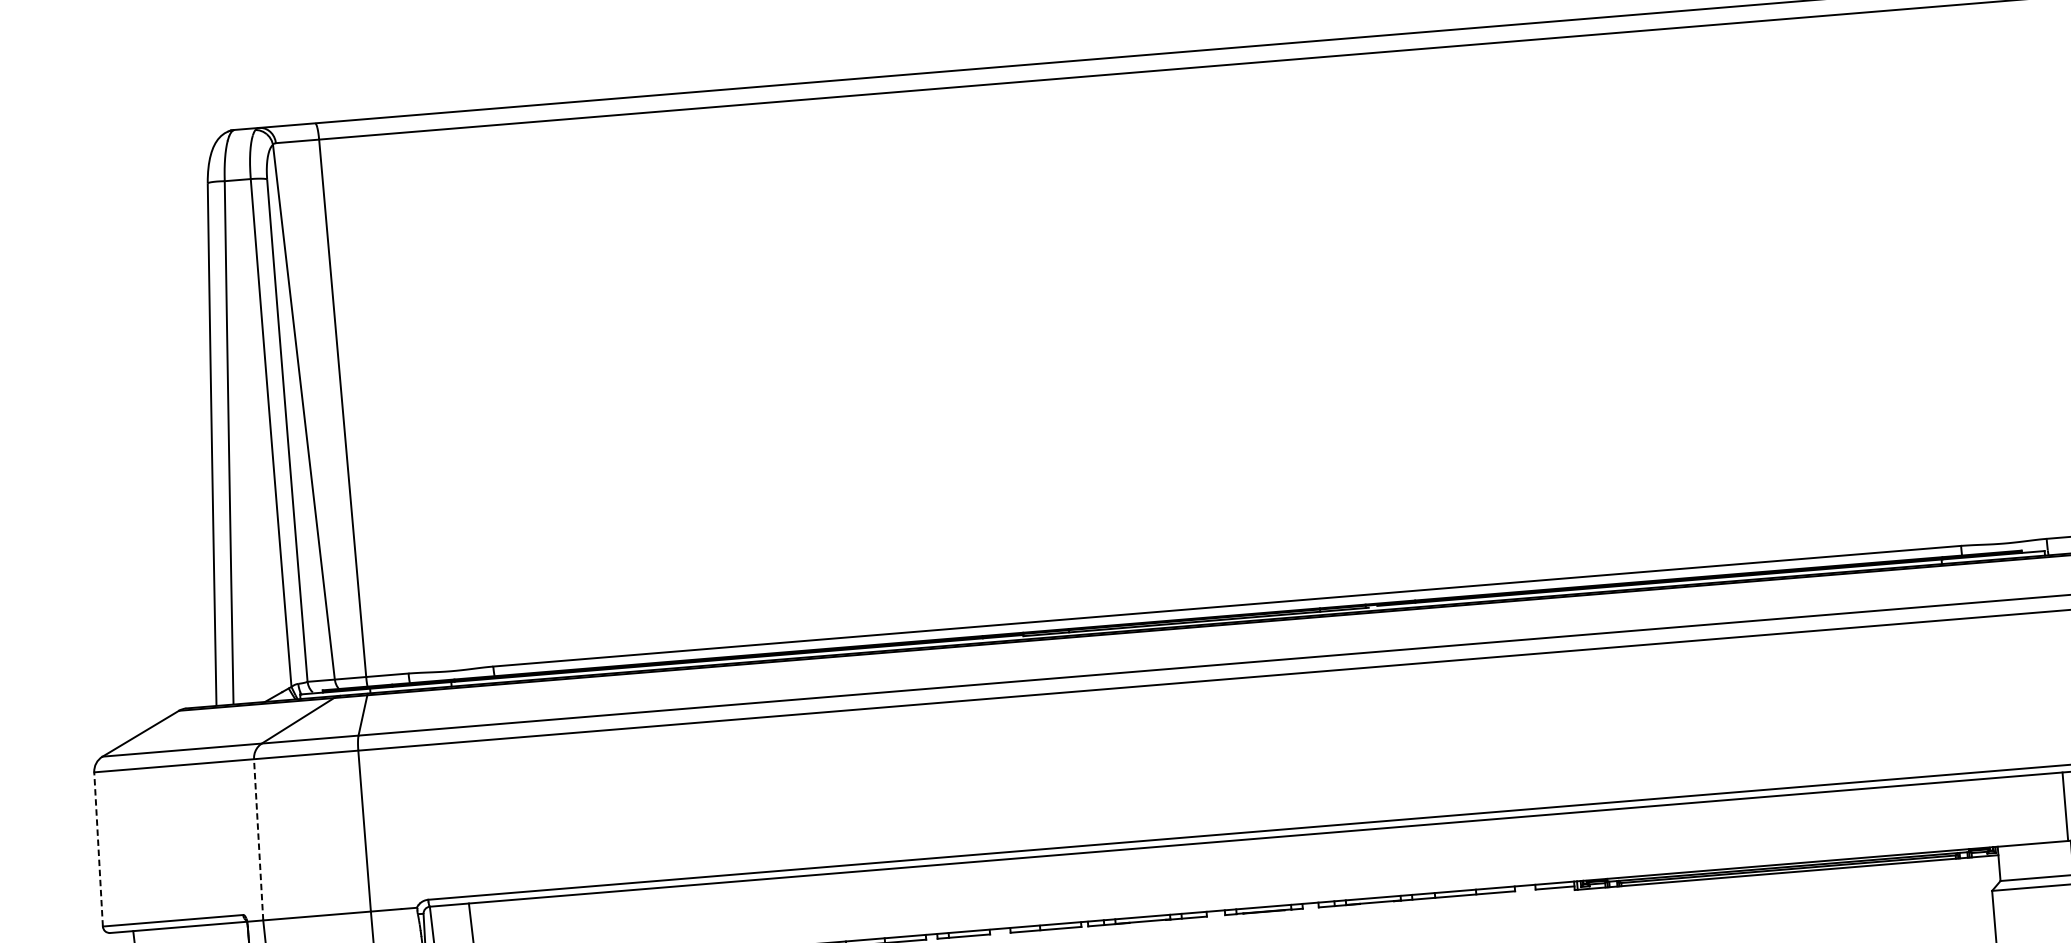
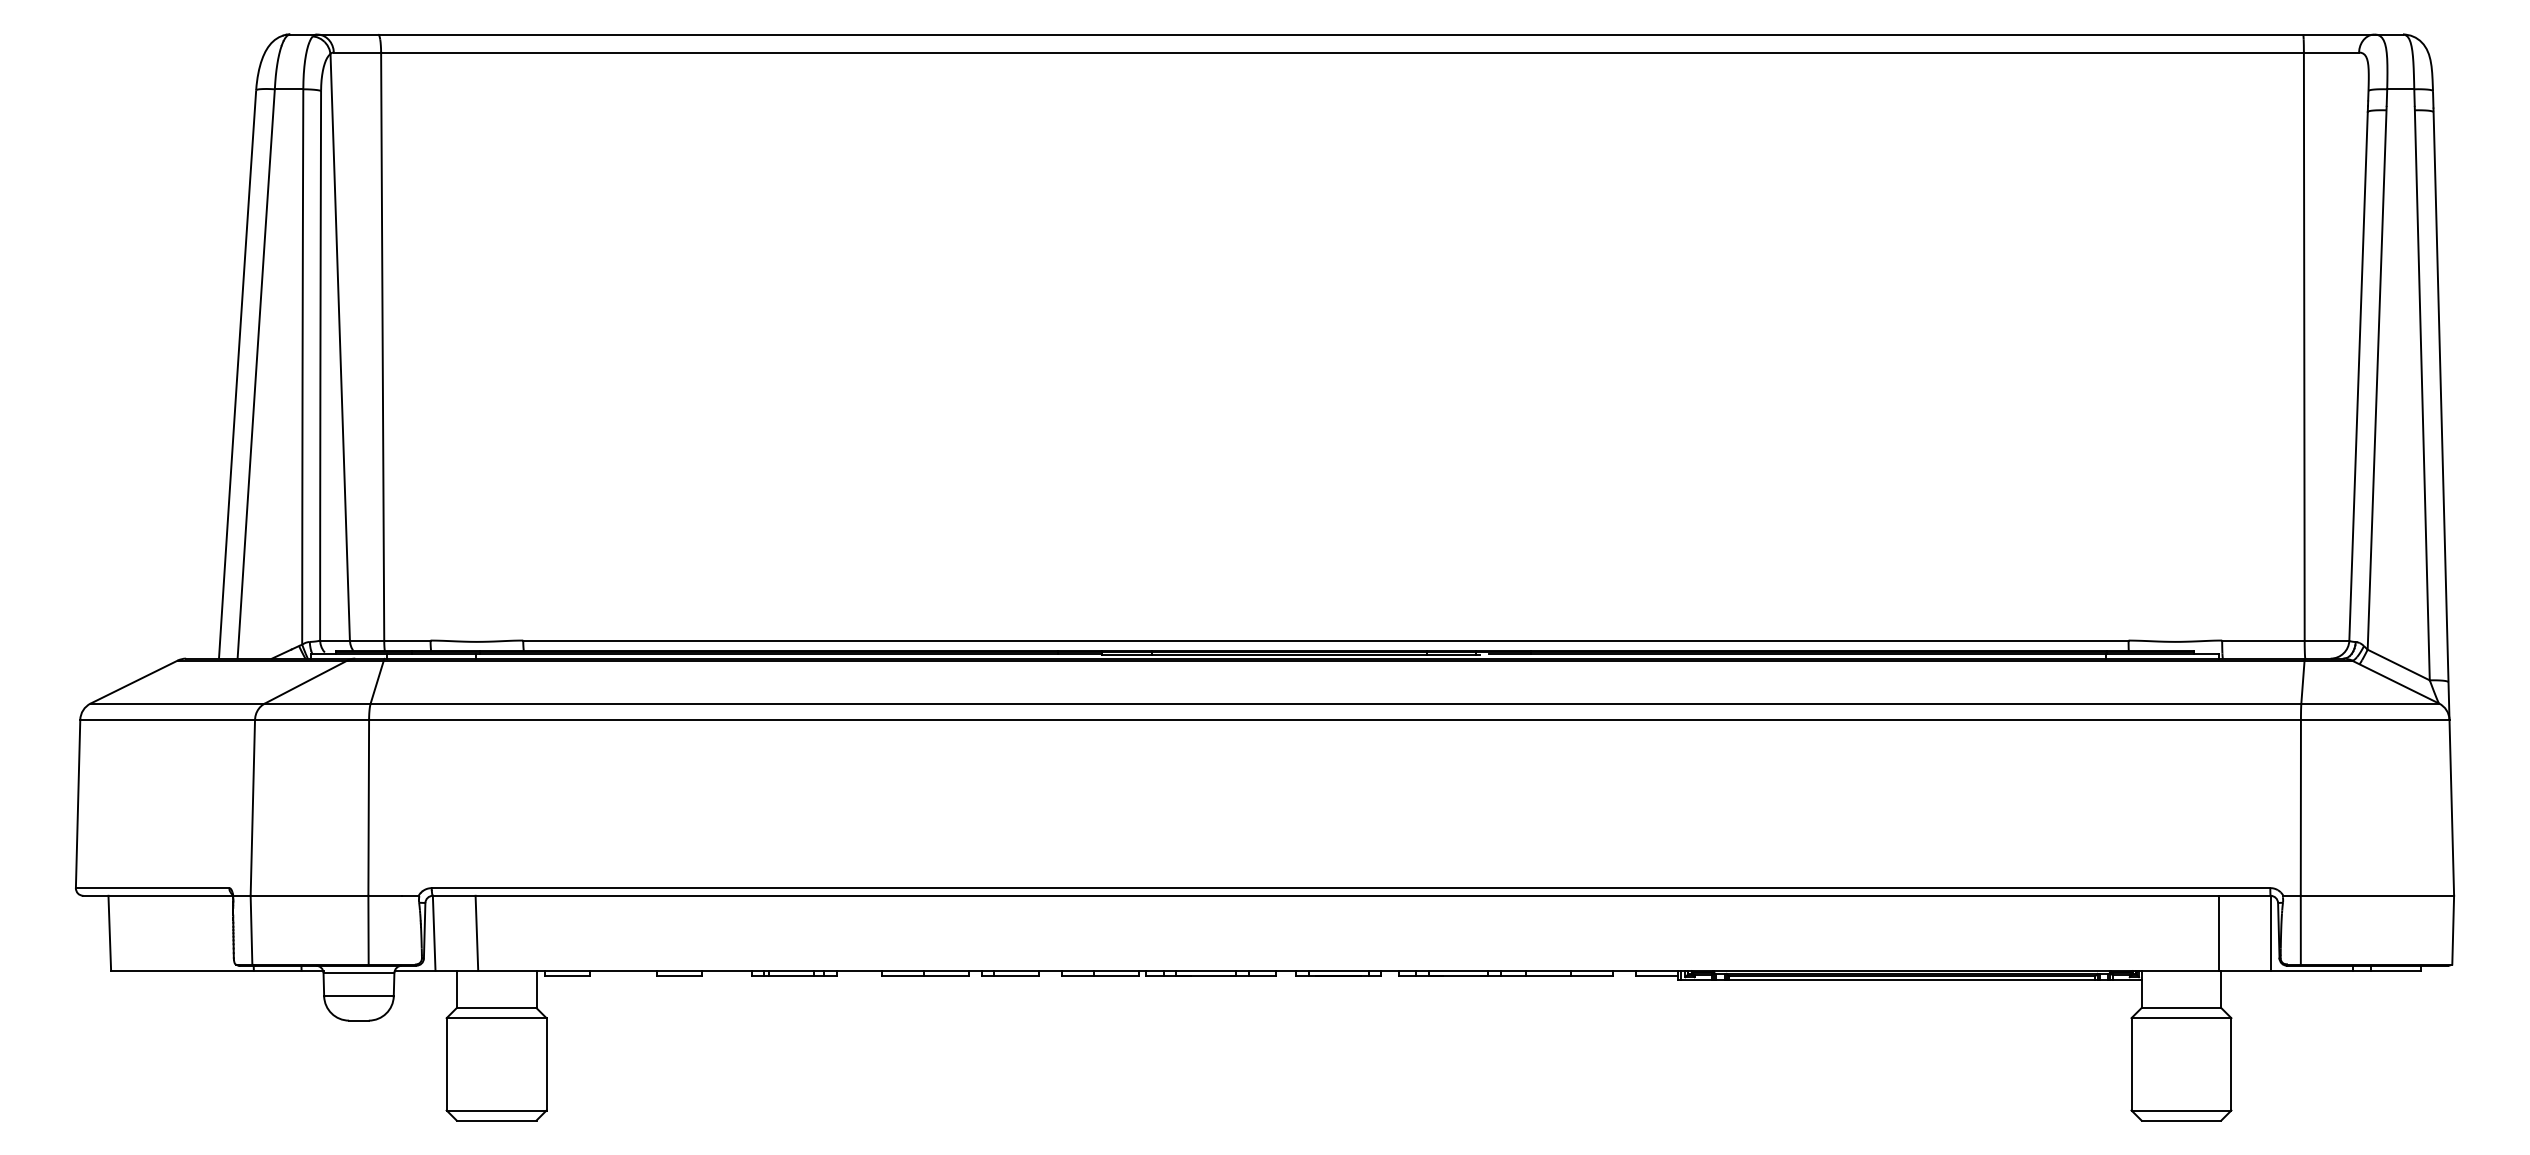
line: (258, 839) -> (252, 807), dashed -> solid
line: (98, 848) -> (78, 803), dashed -> solid

